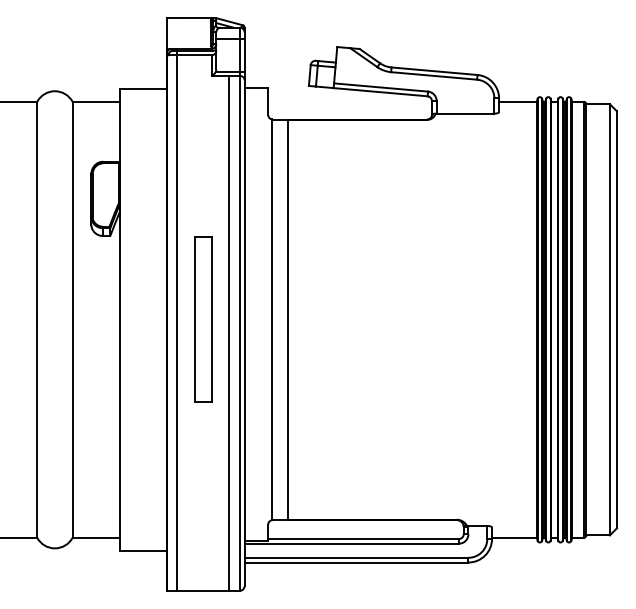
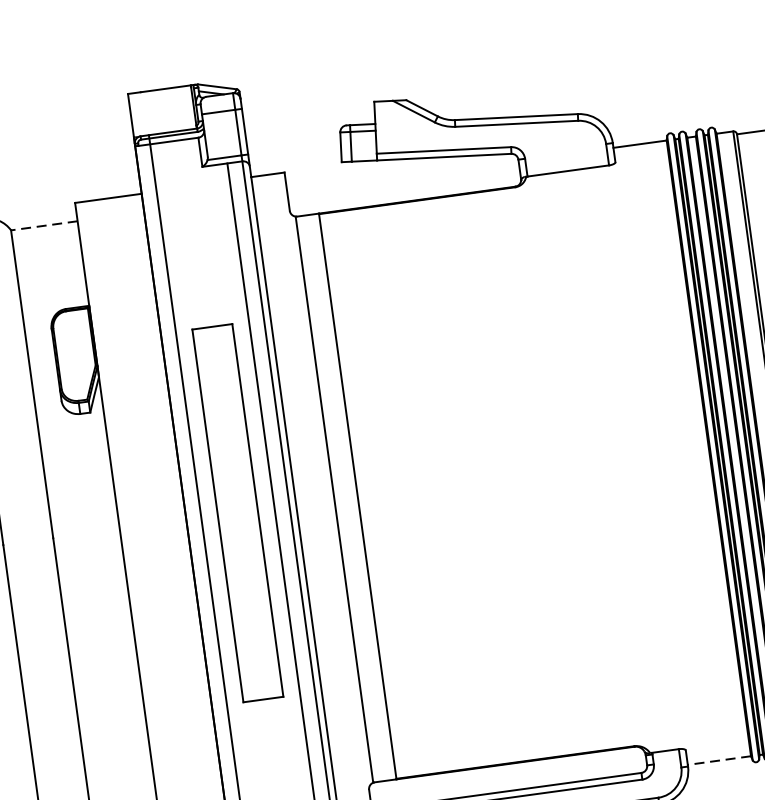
line: (96, 101) -> (44, 225), solid -> dashed
part: (203, 319) -> (238, 512), size x1.6
line: (513, 537) -> (718, 760), solid -> dashed

